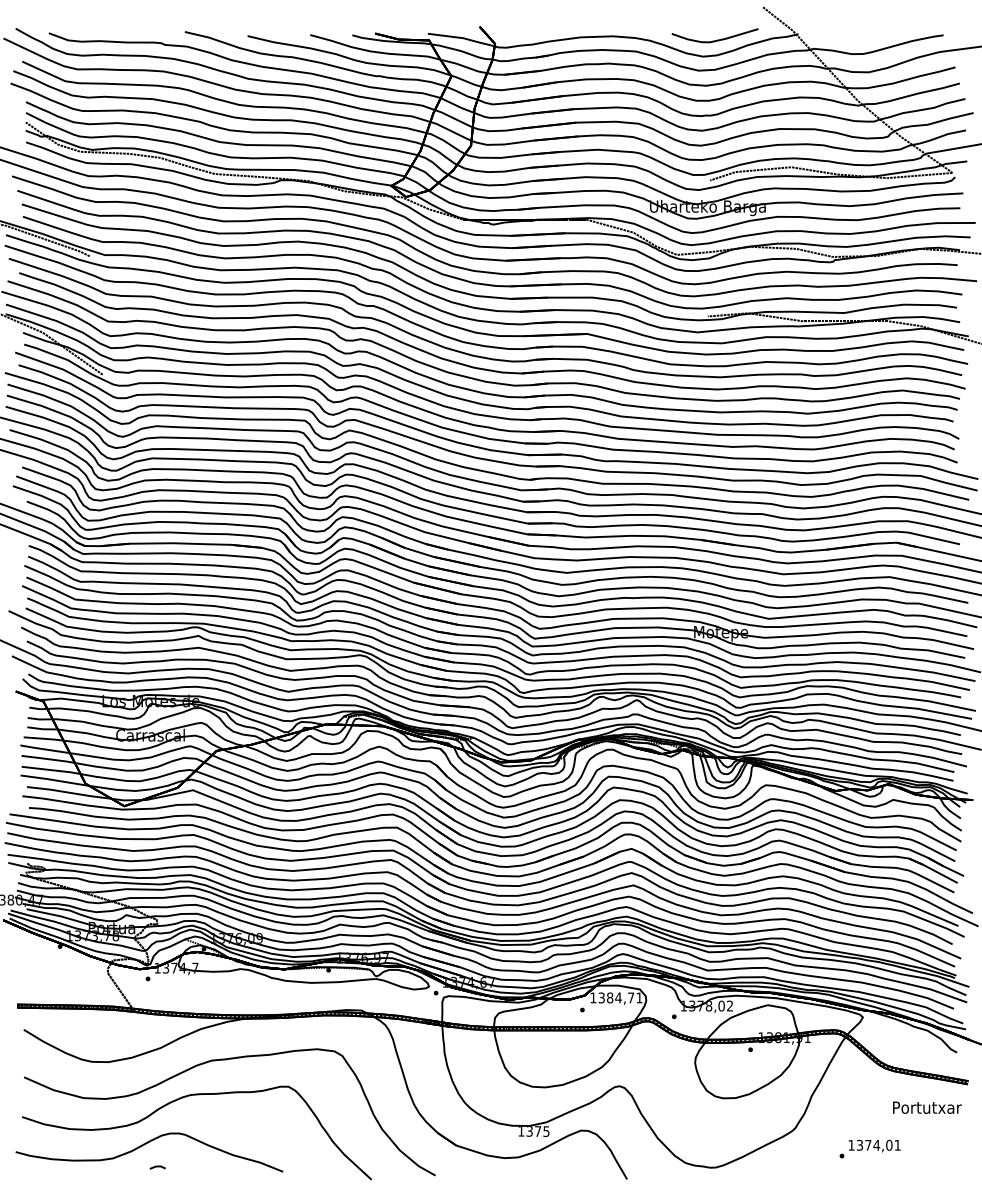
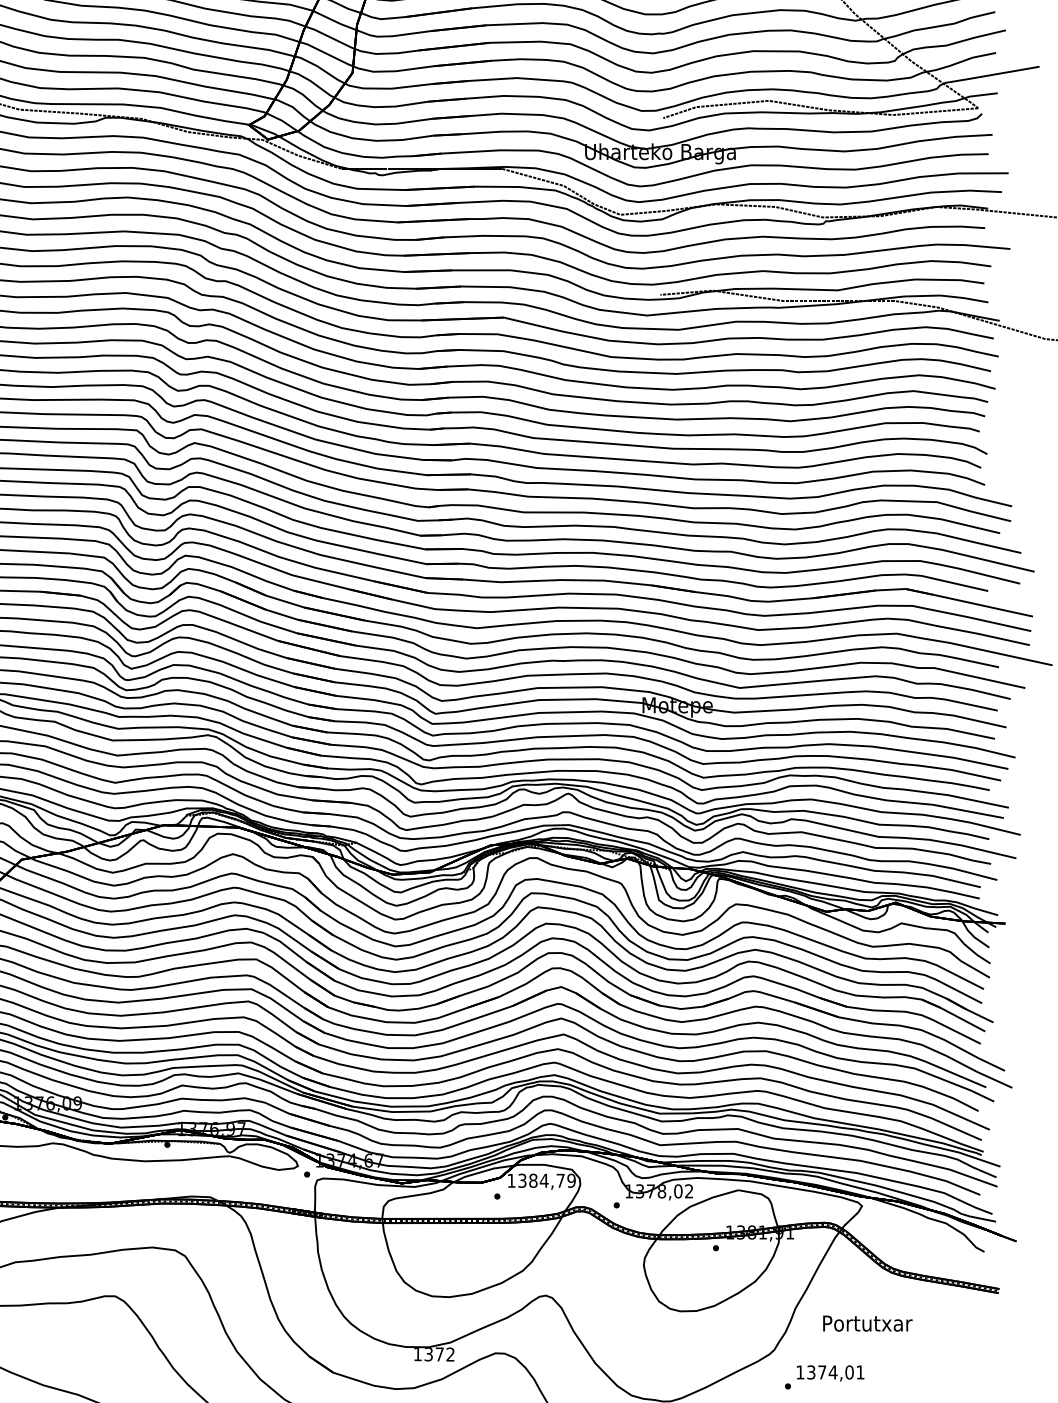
text: (639, 997) -> (571, 1180), 1384,71 -> 1384,79
text: (927, 1107) -> (867, 1323), moved
text: (546, 1131) -> (450, 1354), 1375 -> 1372
text: (869, 1148) -> (823, 1376), moved

